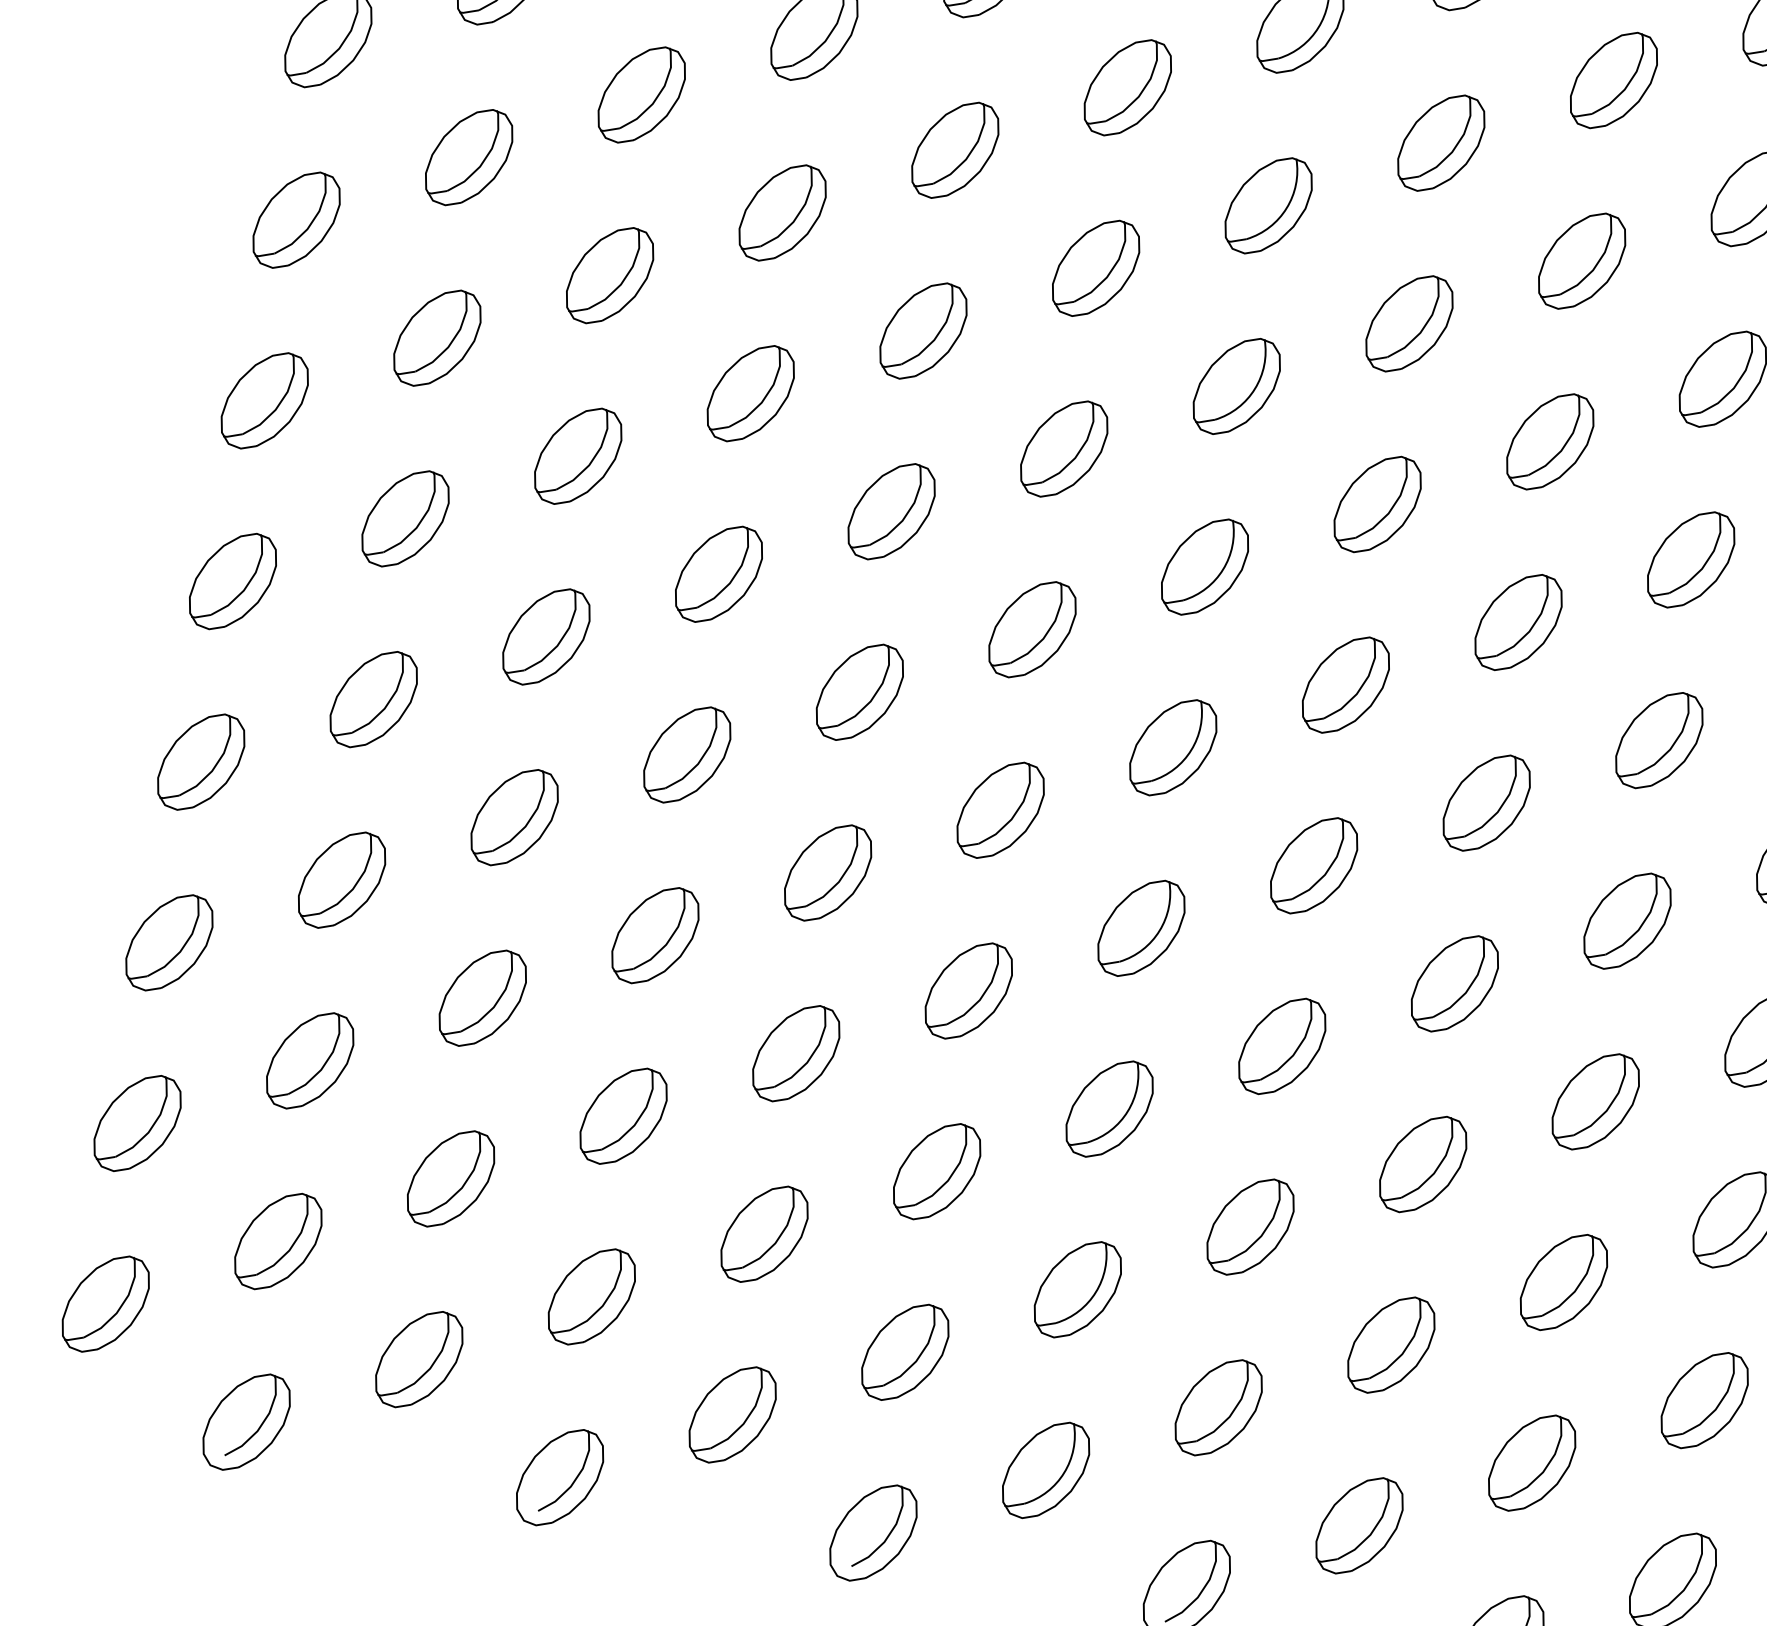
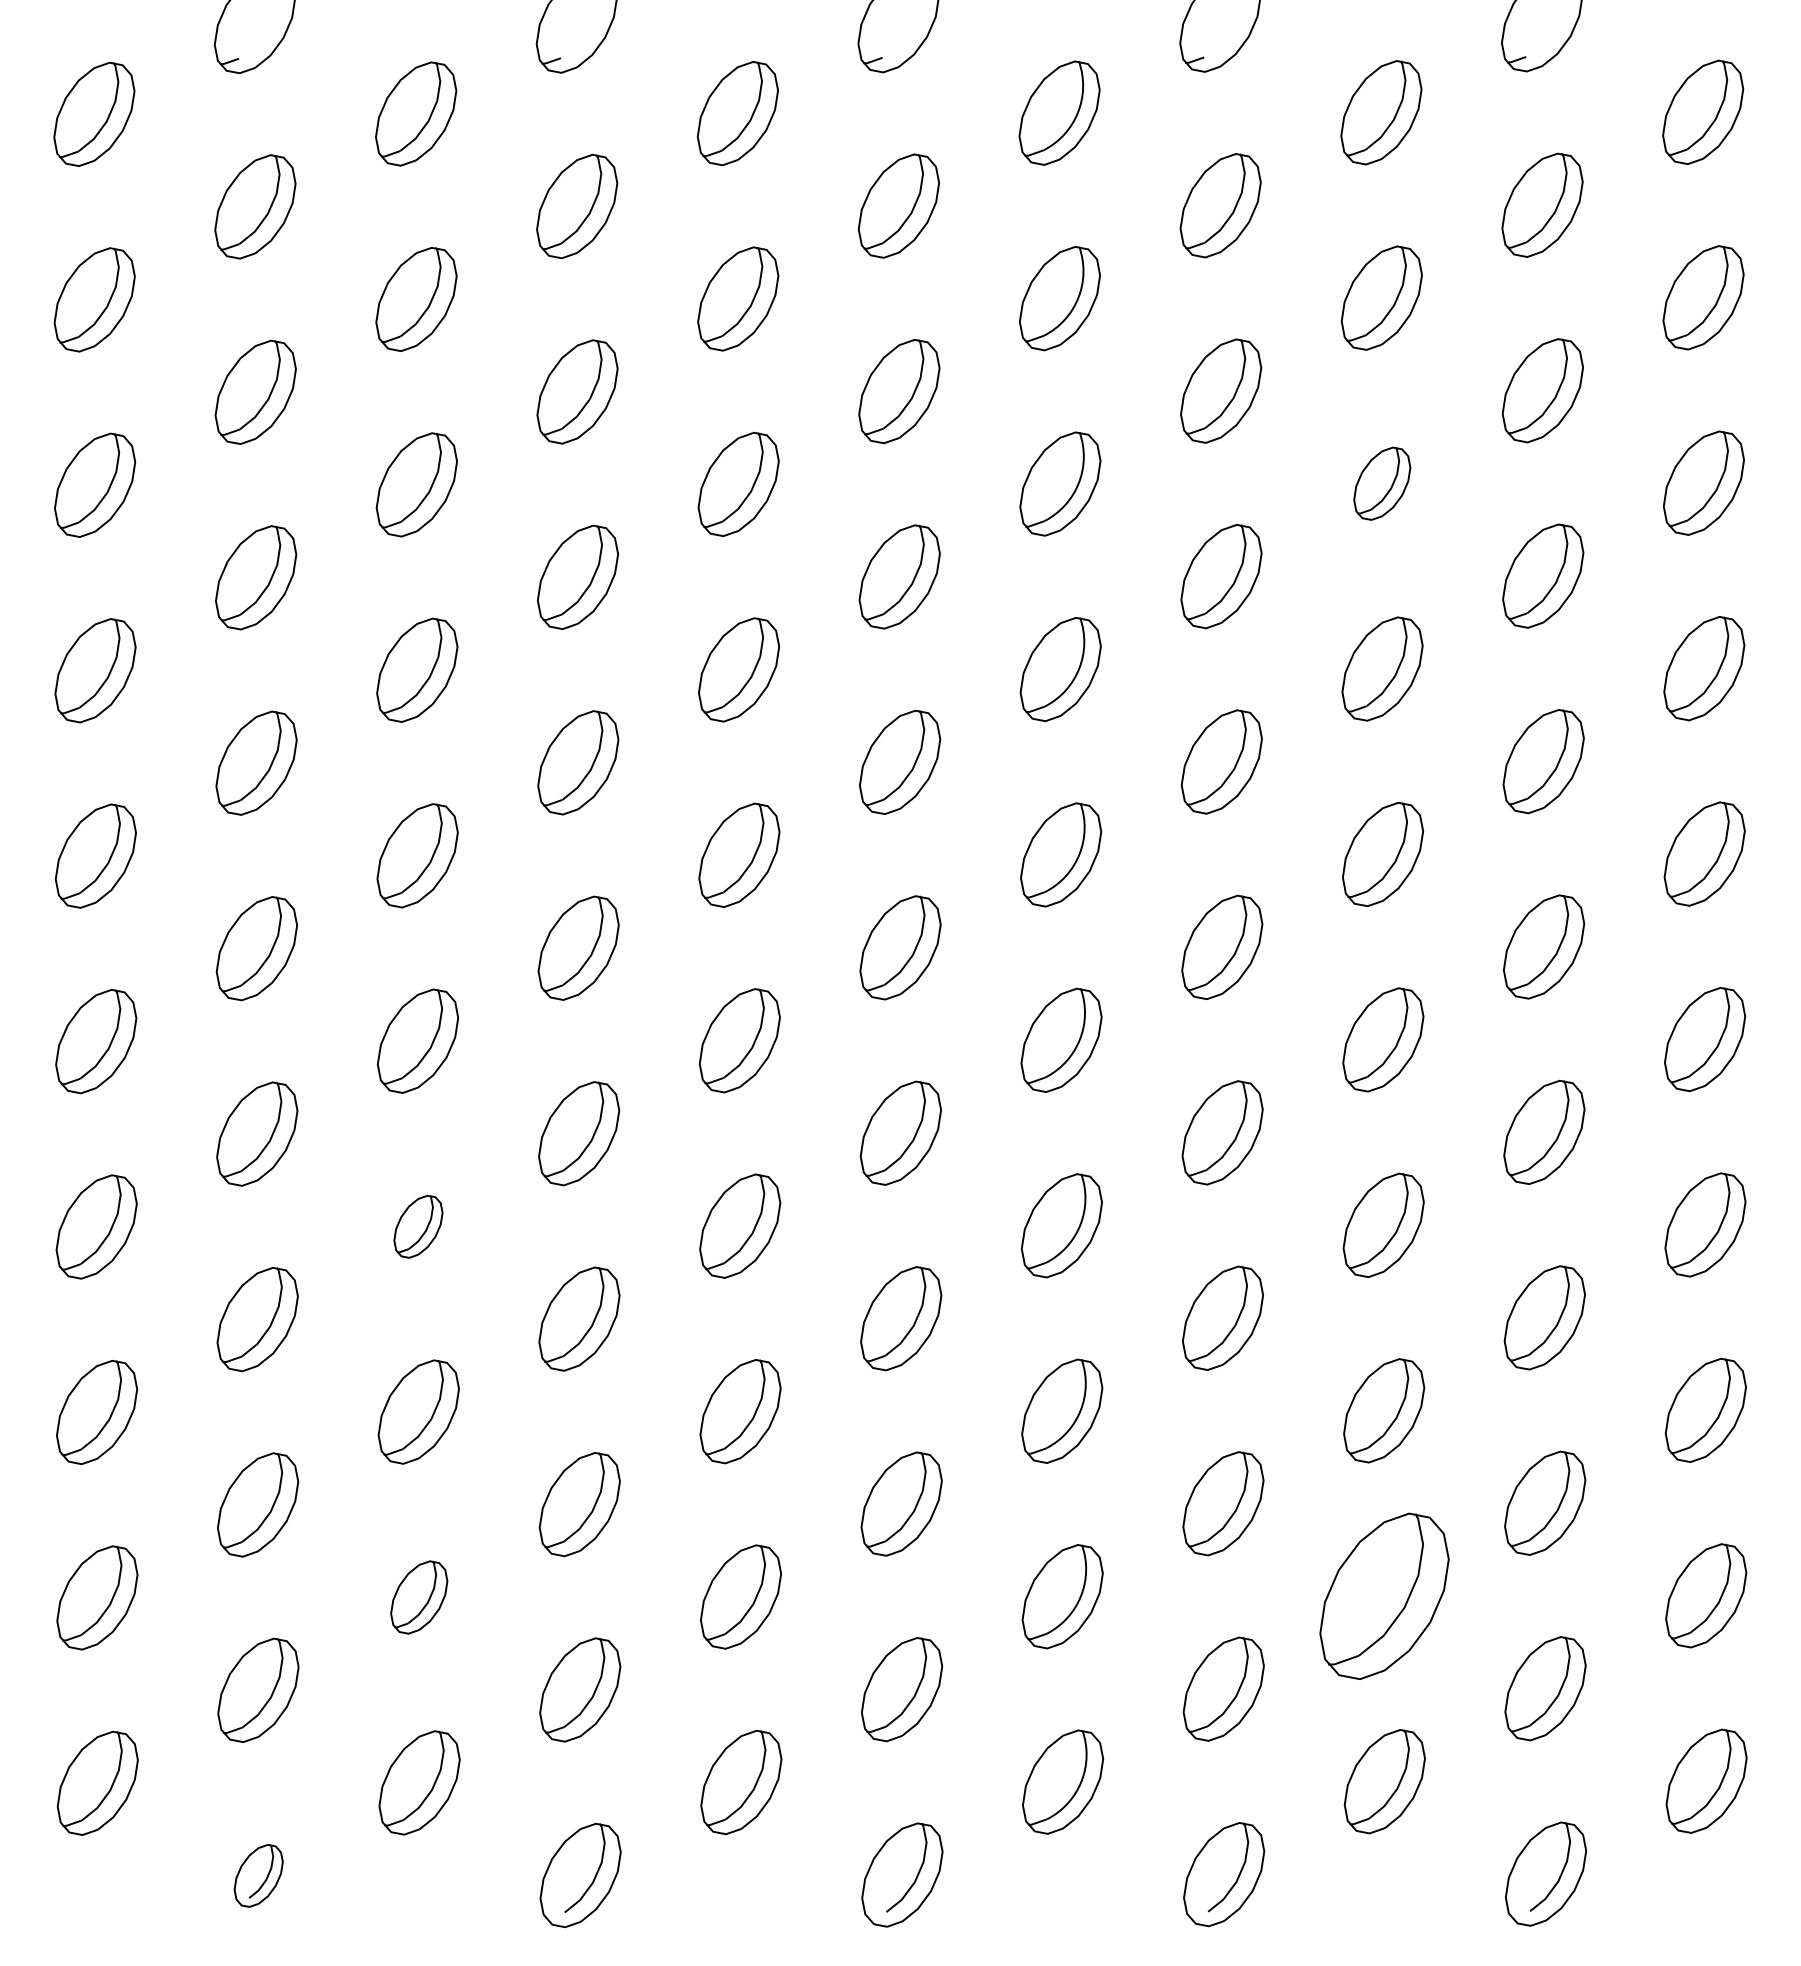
part: (1582, 261) -> (1382, 483), size x0.7
part: (514, 817) -> (418, 1226), size x0.6
part: (451, 1178) -> (419, 1597), size x0.7
part: (1391, 1344) -> (1384, 1595), size x1.6
part: (246, 1421) -> (258, 1875), size x0.6

